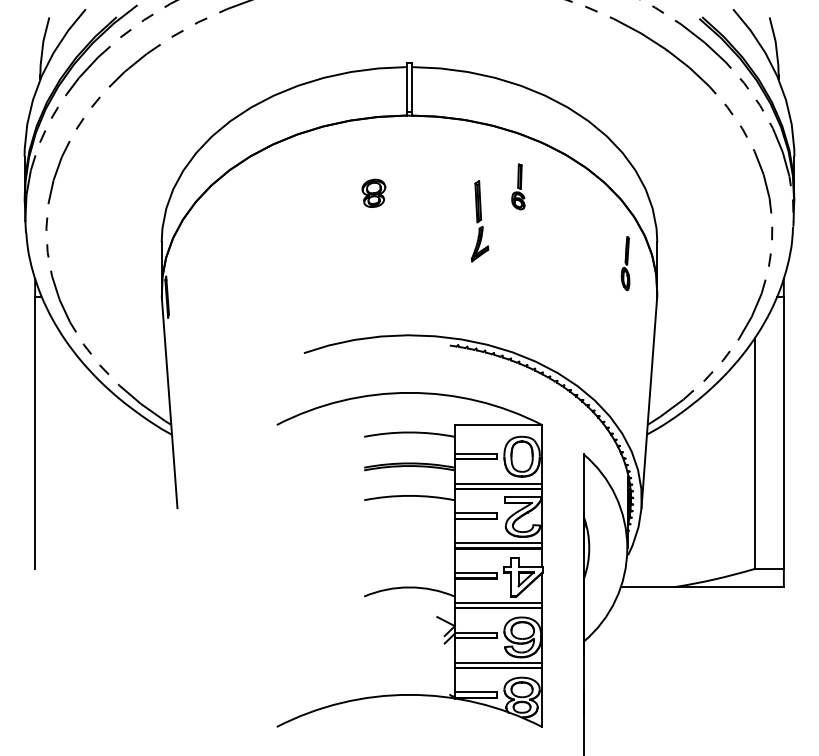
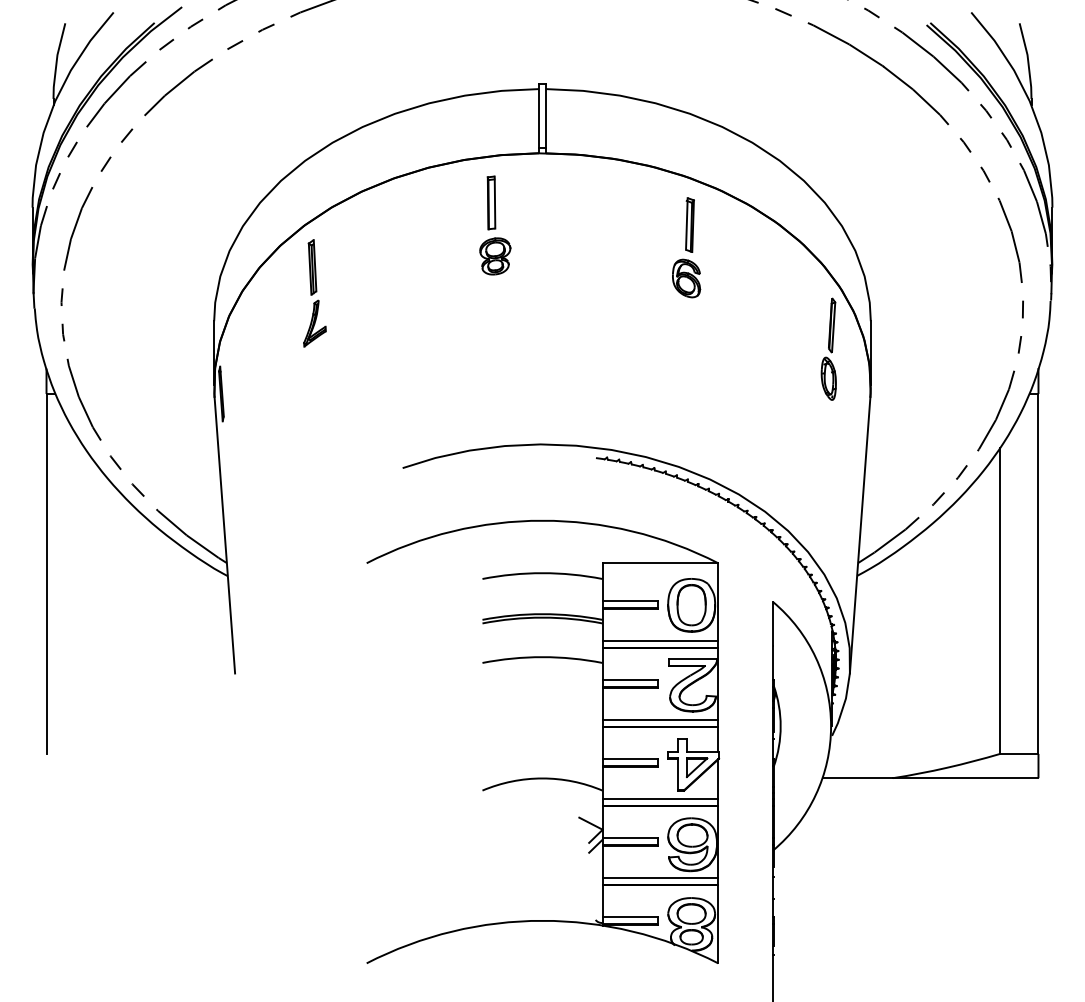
part: (371, 152) -> (491, 202), added
part: (518, 186) -> (686, 247), size x1.67
part: (479, 221) -> (314, 293), moved
part: (625, 262) -> (828, 348), size x1.43

